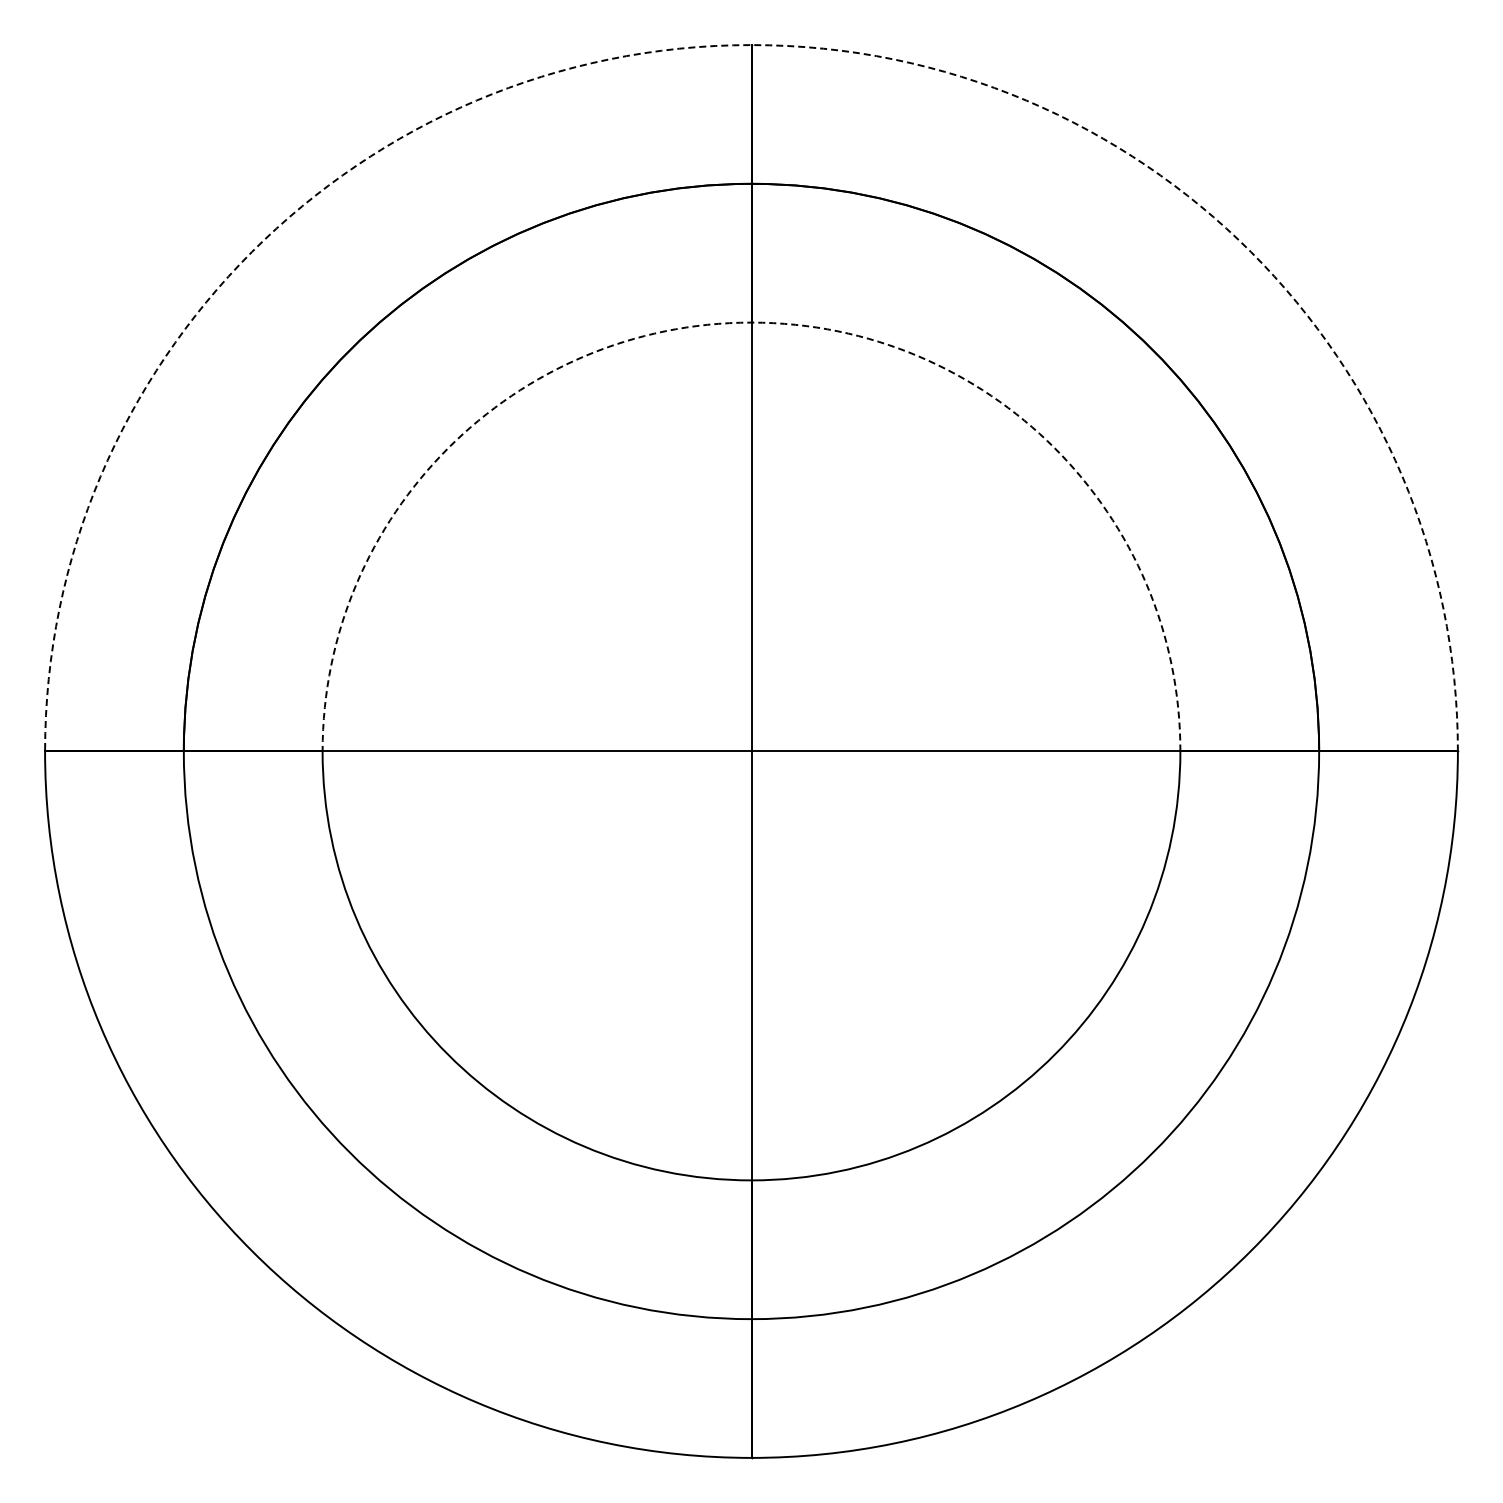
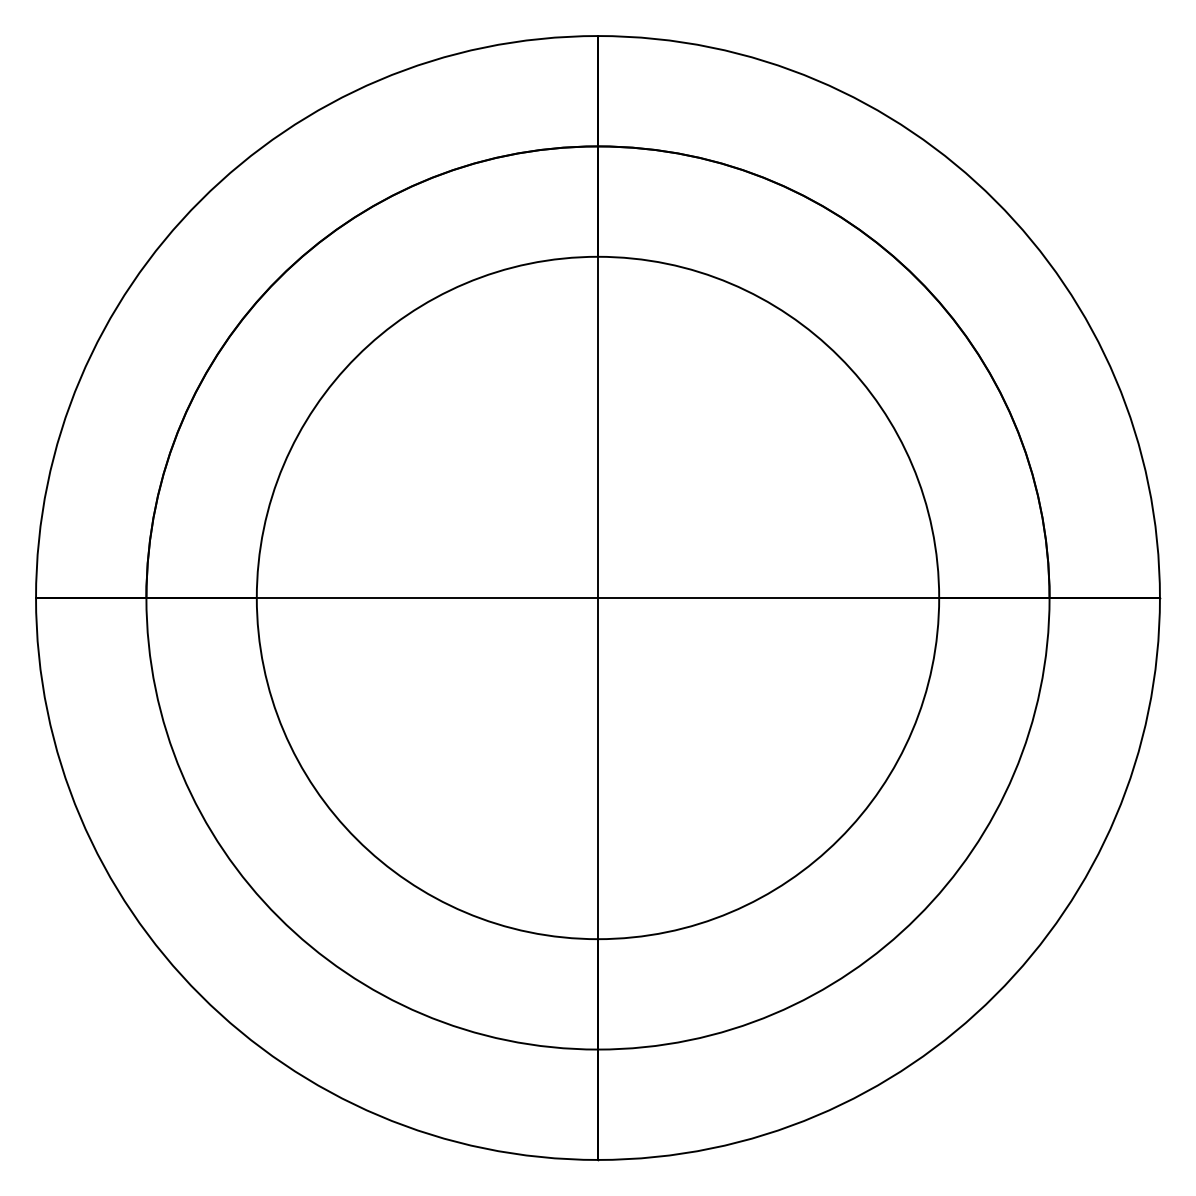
arc: (751, 45) -> (598, 36), dashed -> solid
arc: (751, 322) -> (598, 256), dashed -> solid

